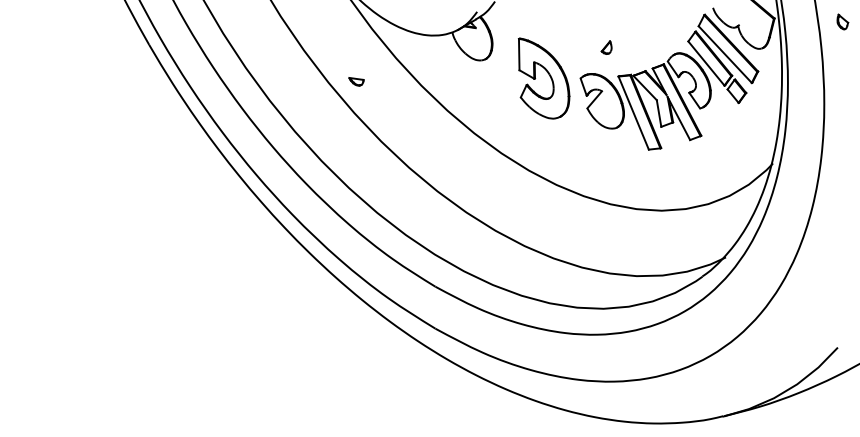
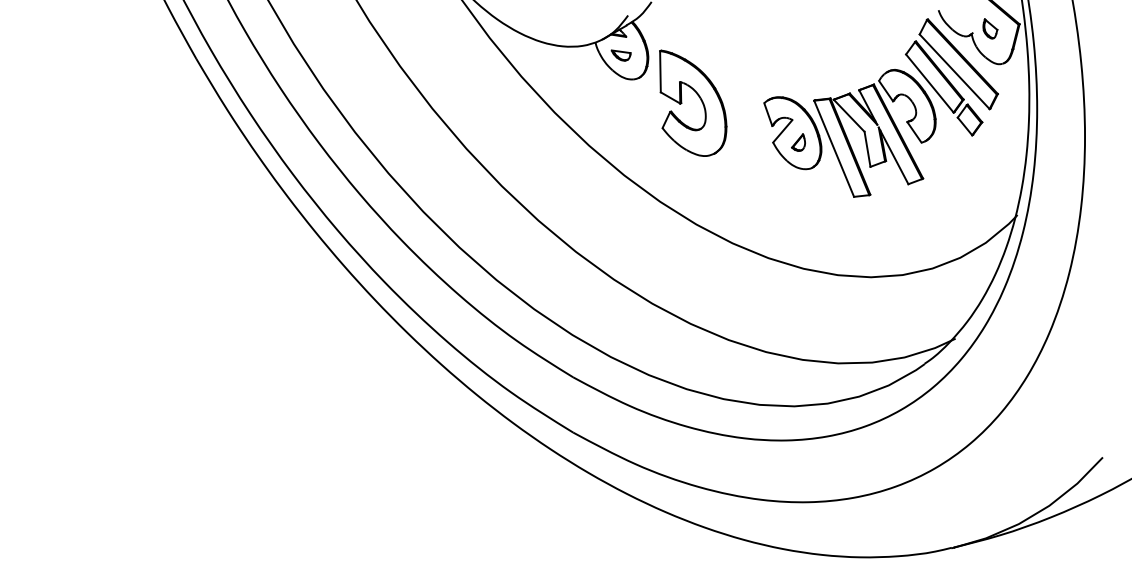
part: (842, 21) -> (990, 28), moved
part: (606, 47) -> (798, 142), moved
part: (548, 74) -> (699, 98), moved
part: (355, 81) -> (620, 55), moved

